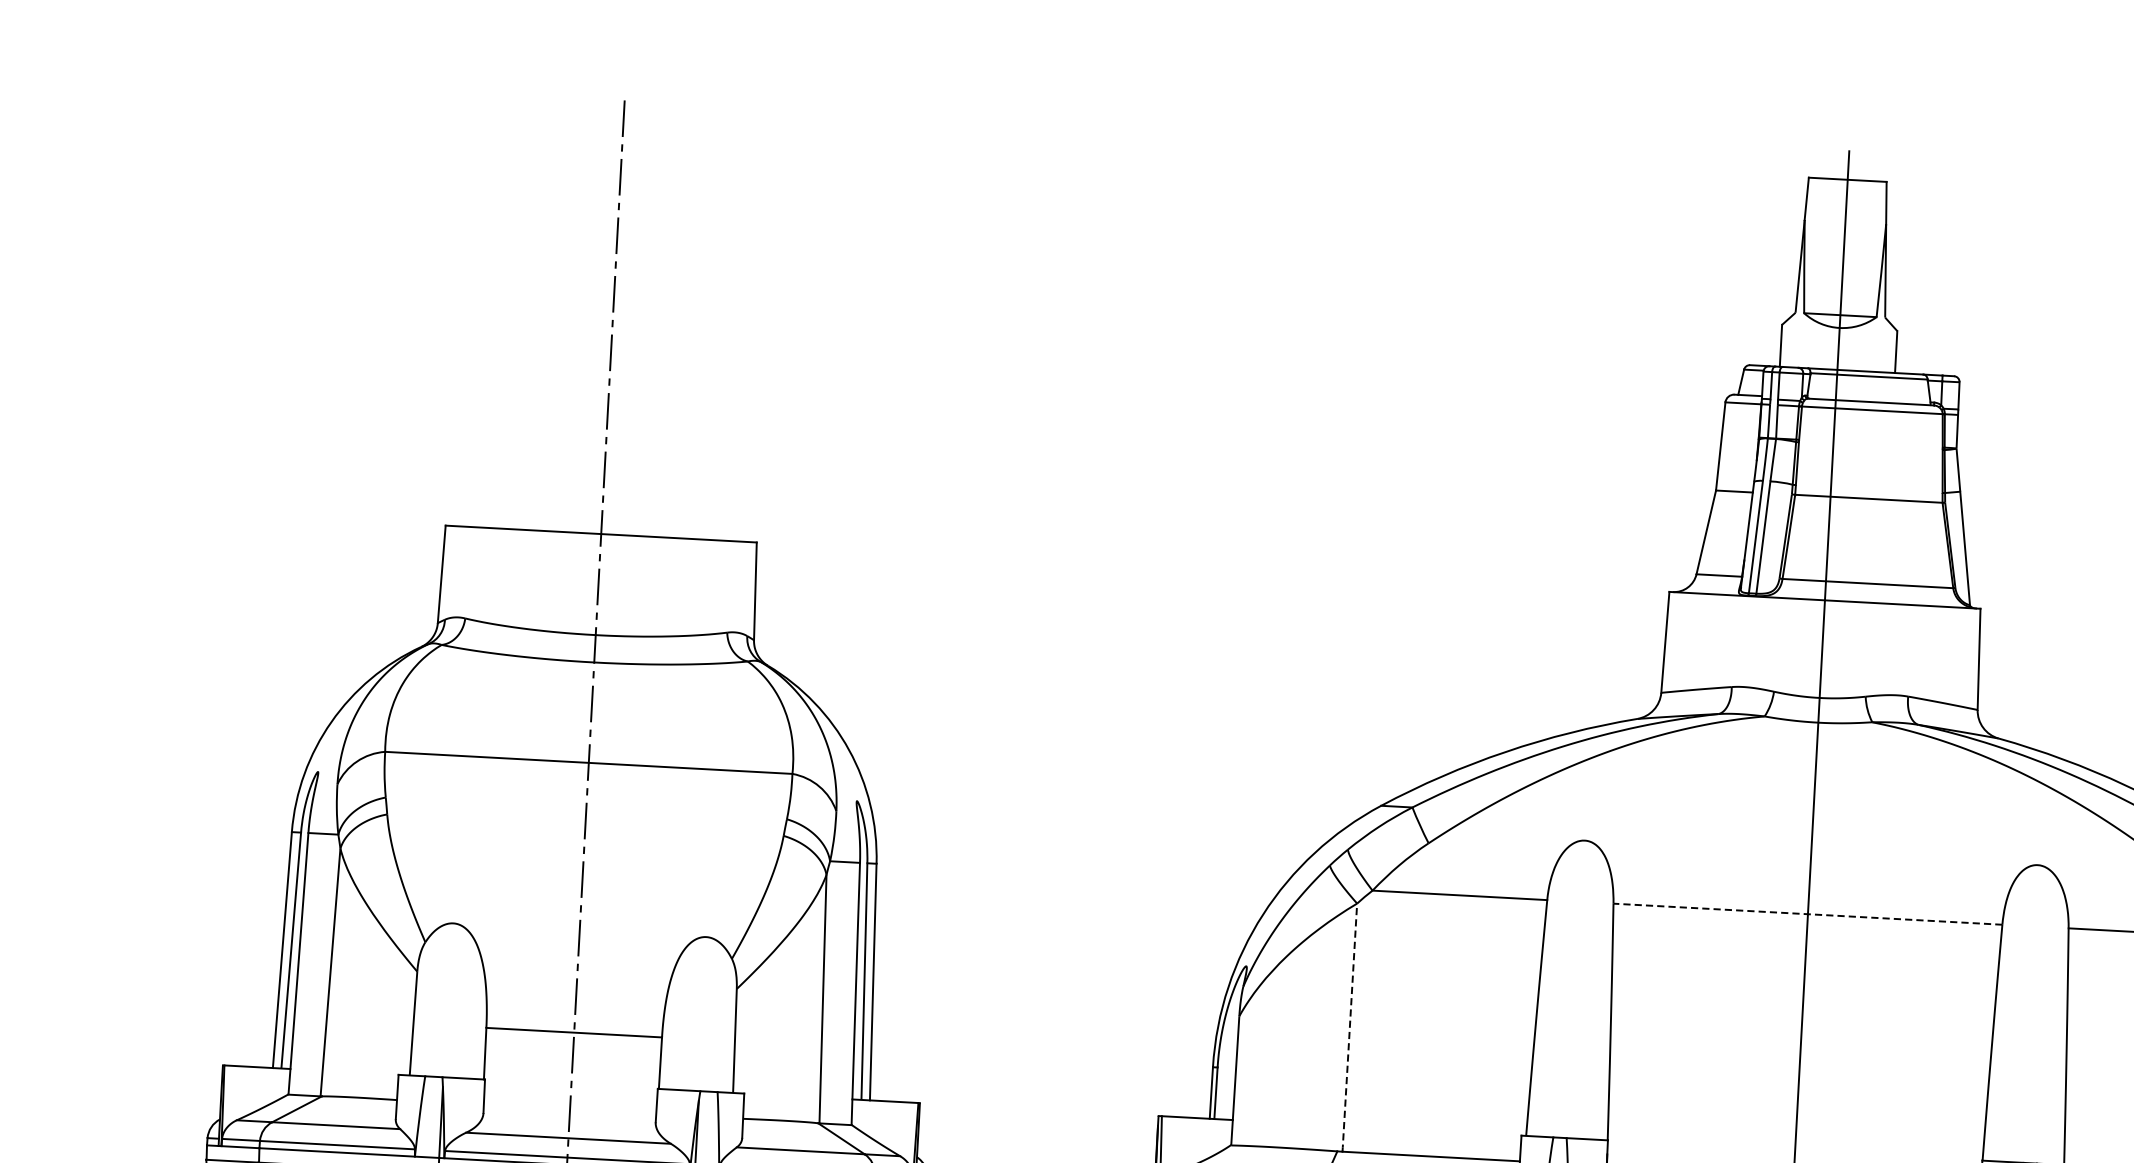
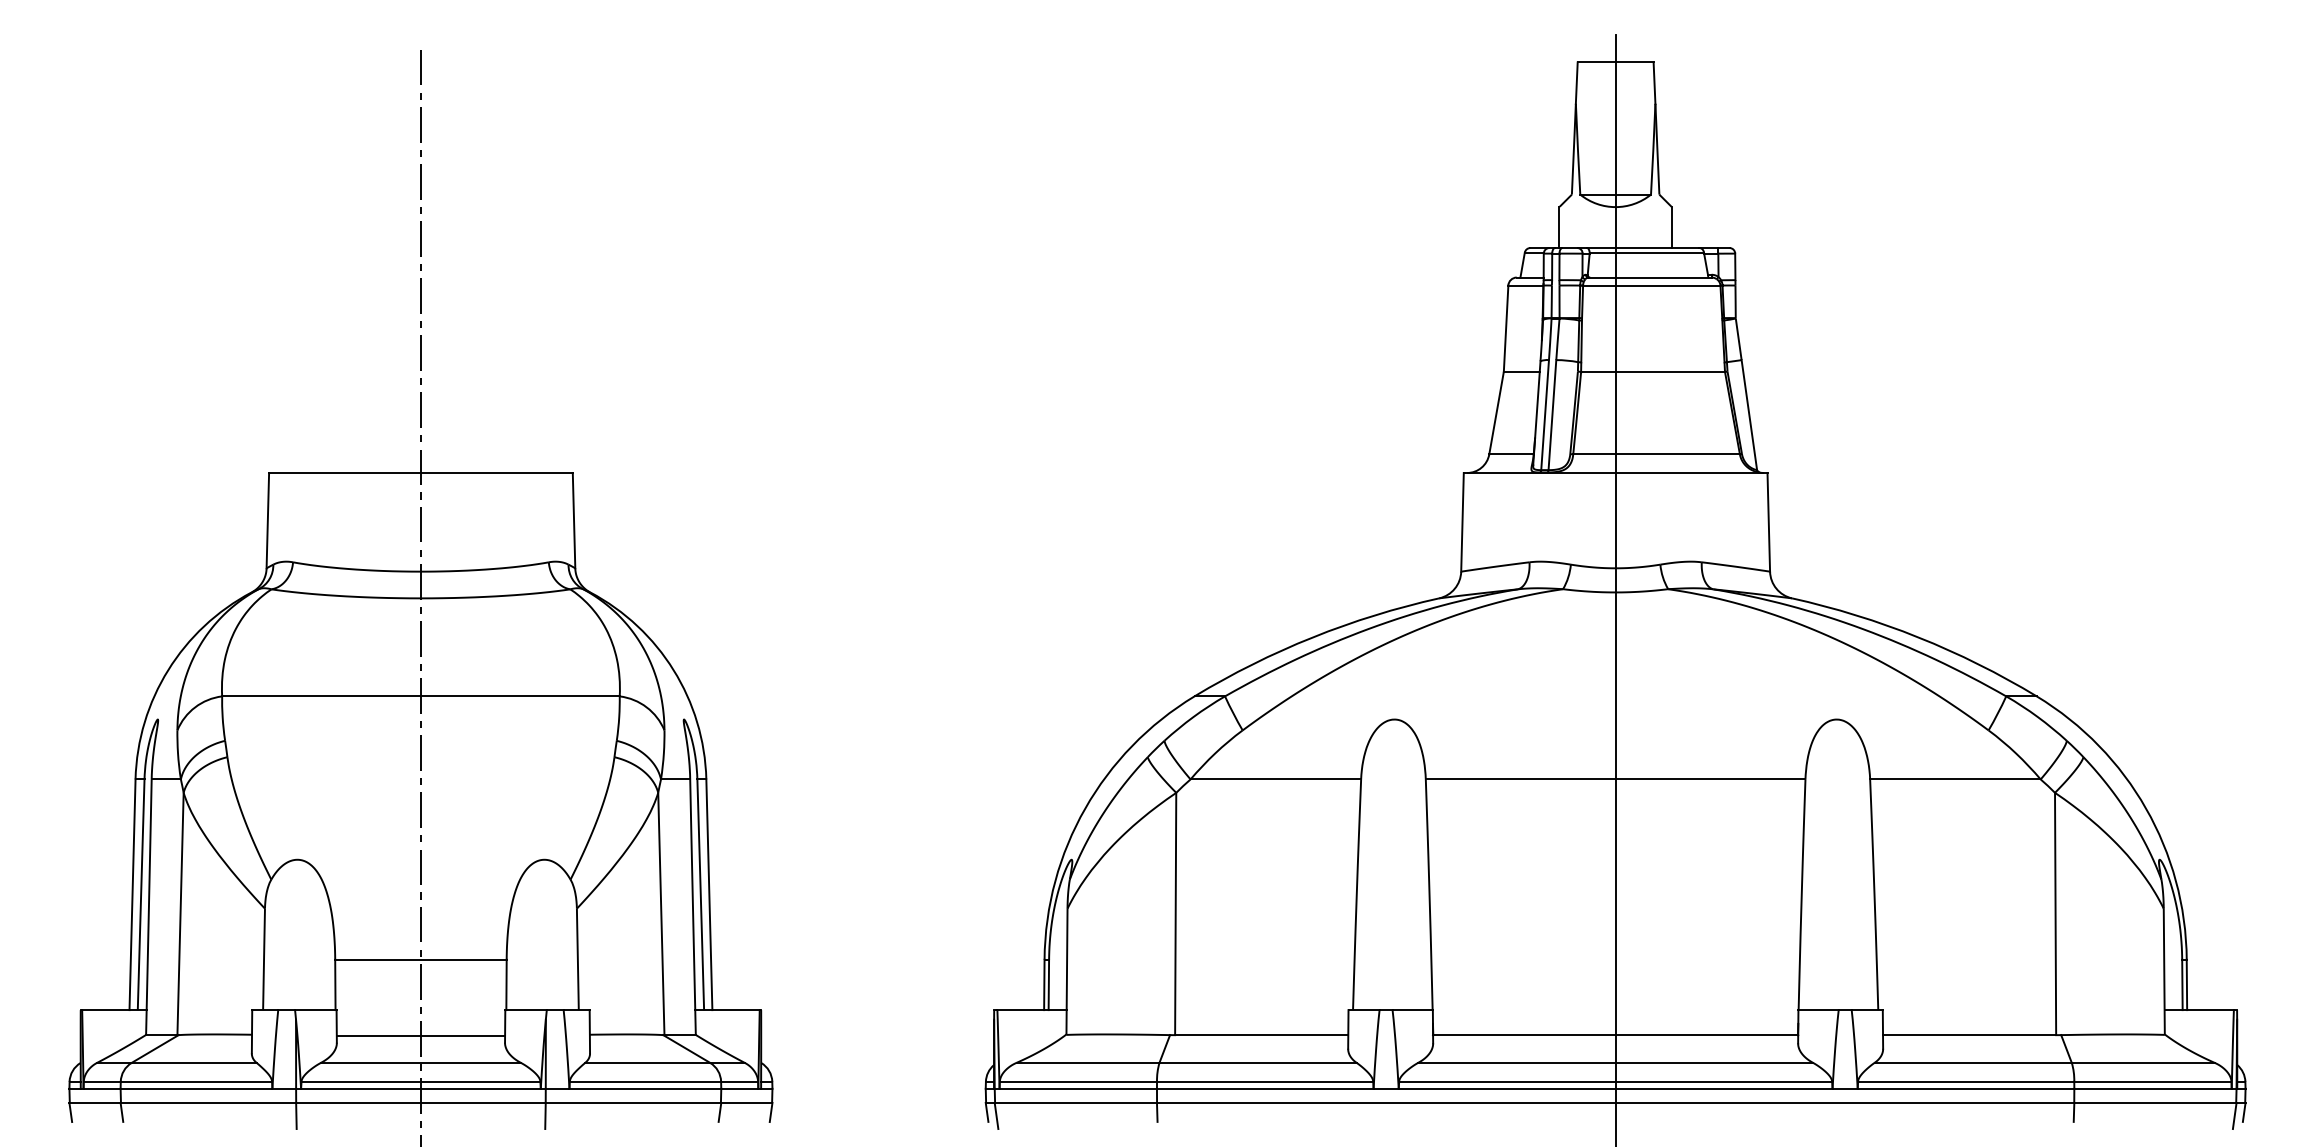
line: (1807, 914) -> (1615, 779), dashed -> solid
line: (1349, 1028) -> (1175, 914), dashed -> solid
line: (569, 1110) -> (420, 1035), added

